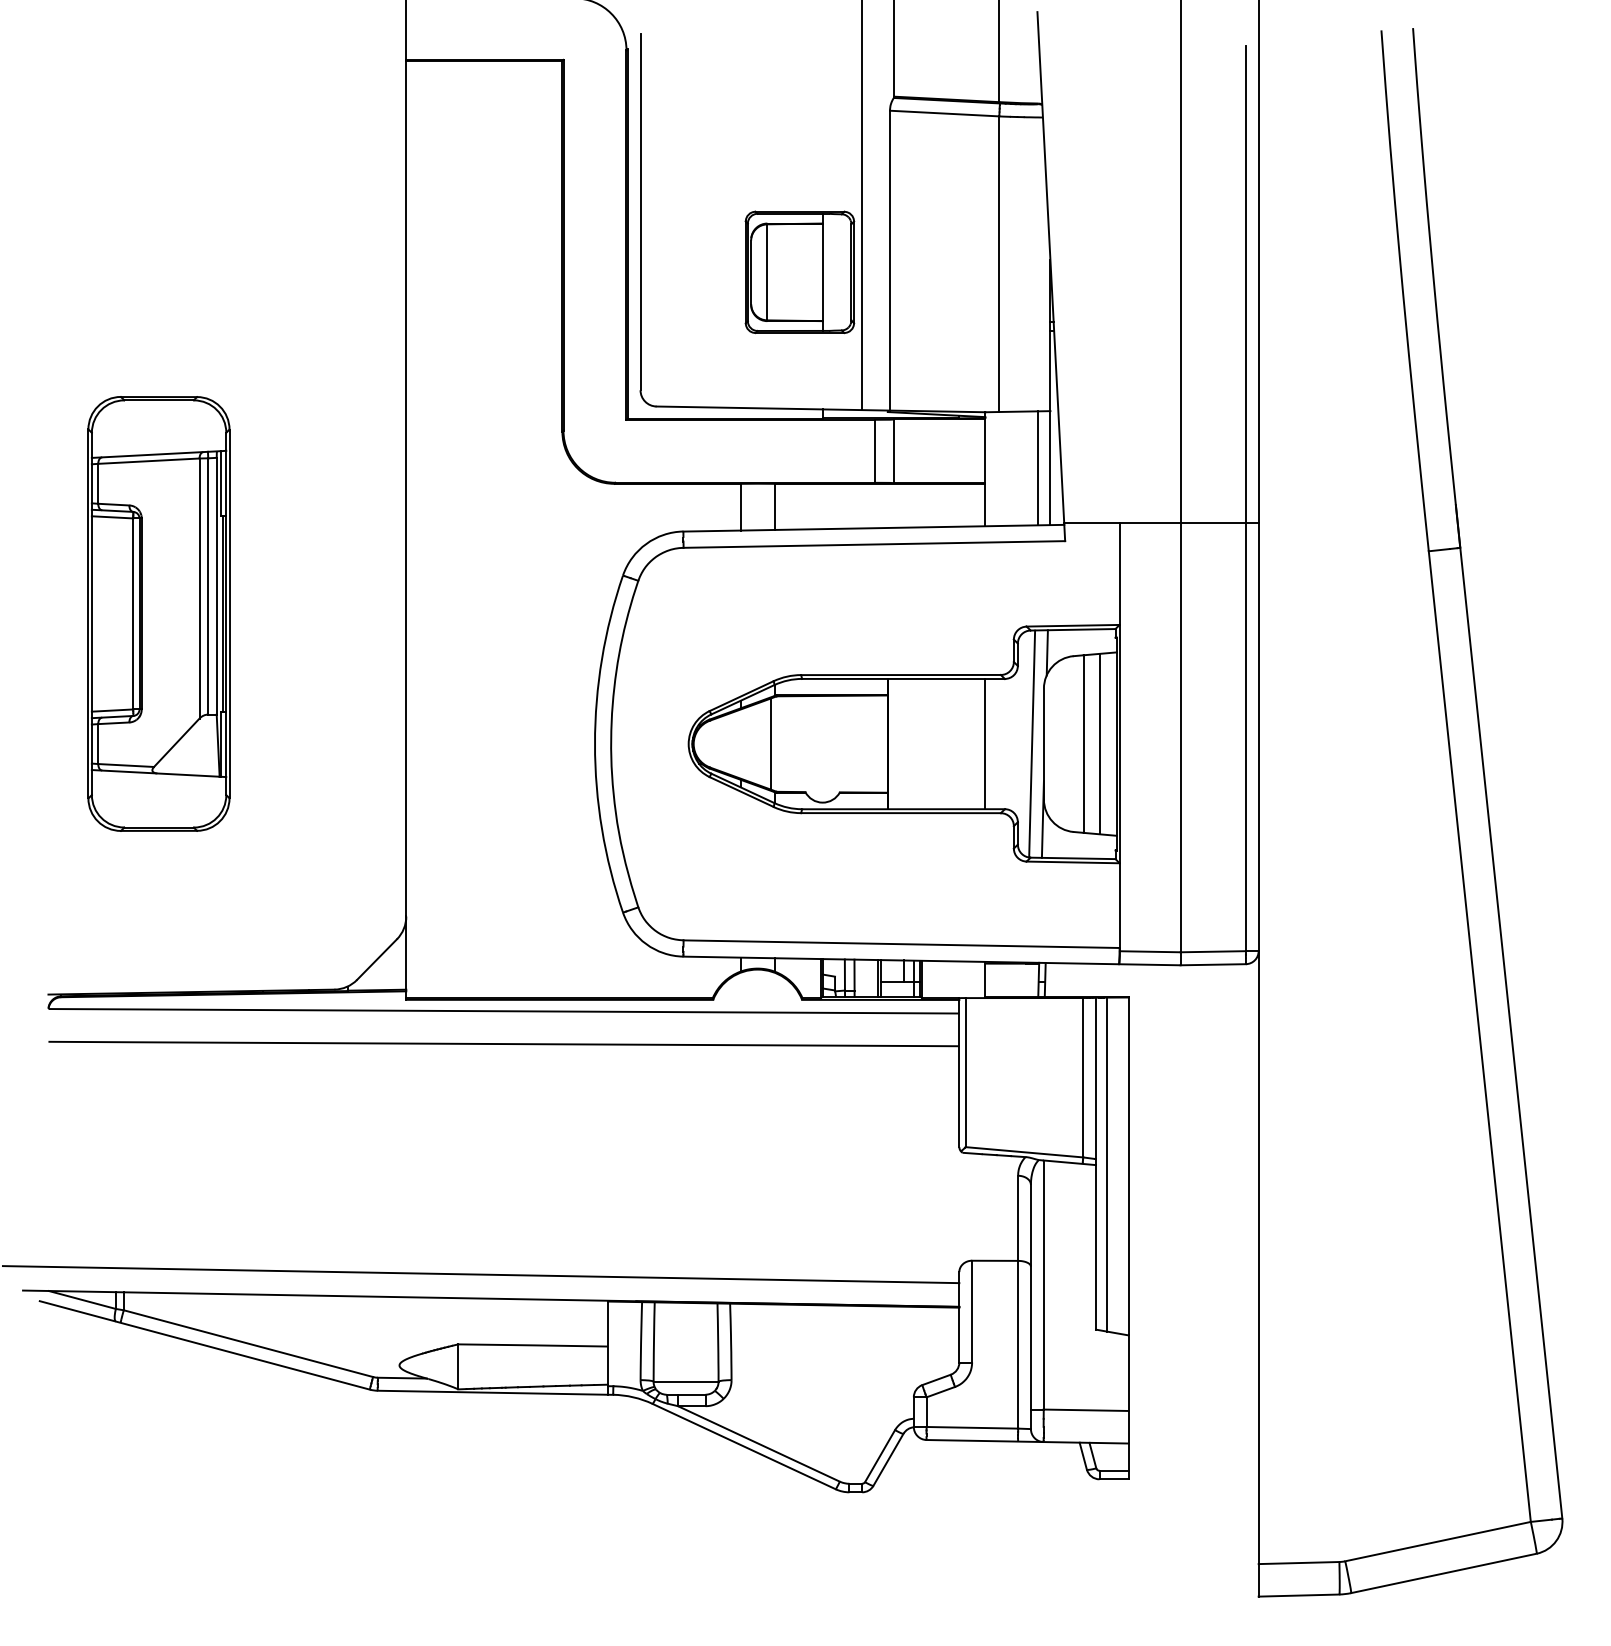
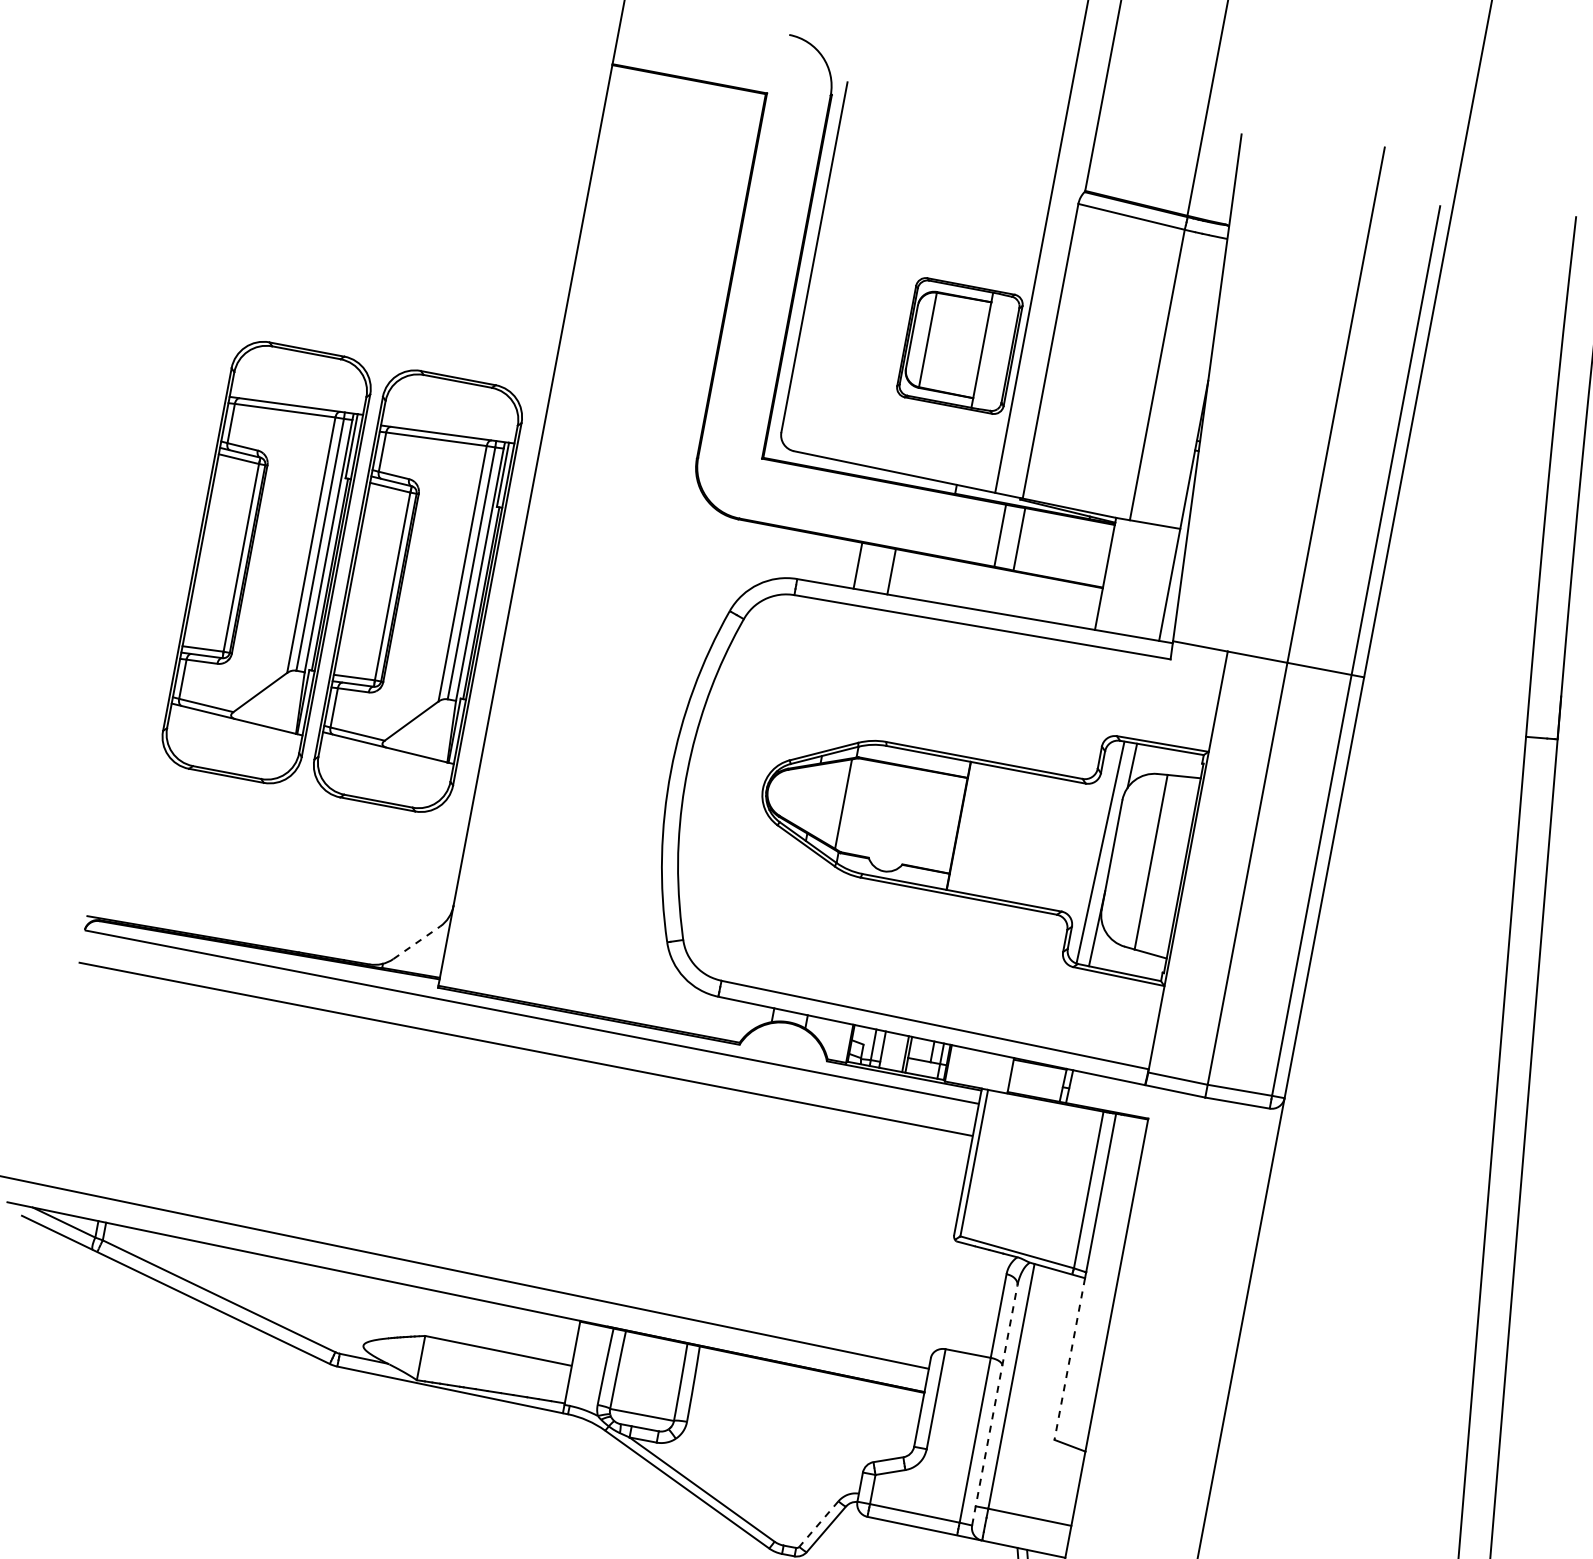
line: (1037, 468) -> (1156, 582), removed
part: (312, 613) -> (417, 590), added
line: (985, 743) -> (1054, 843), removed
line: (1099, 743) -> (1166, 864), removed
line: (377, 959) -> (417, 942), solid -> dashed
line: (1106, 1164) -> (1095, 1279), removed
line: (1095, 1247) -> (1069, 1359), solid -> dashed
line: (1030, 1306) -> (994, 1404), solid -> dashed
line: (879, 1456) -> (818, 1524), solid -> dashed

